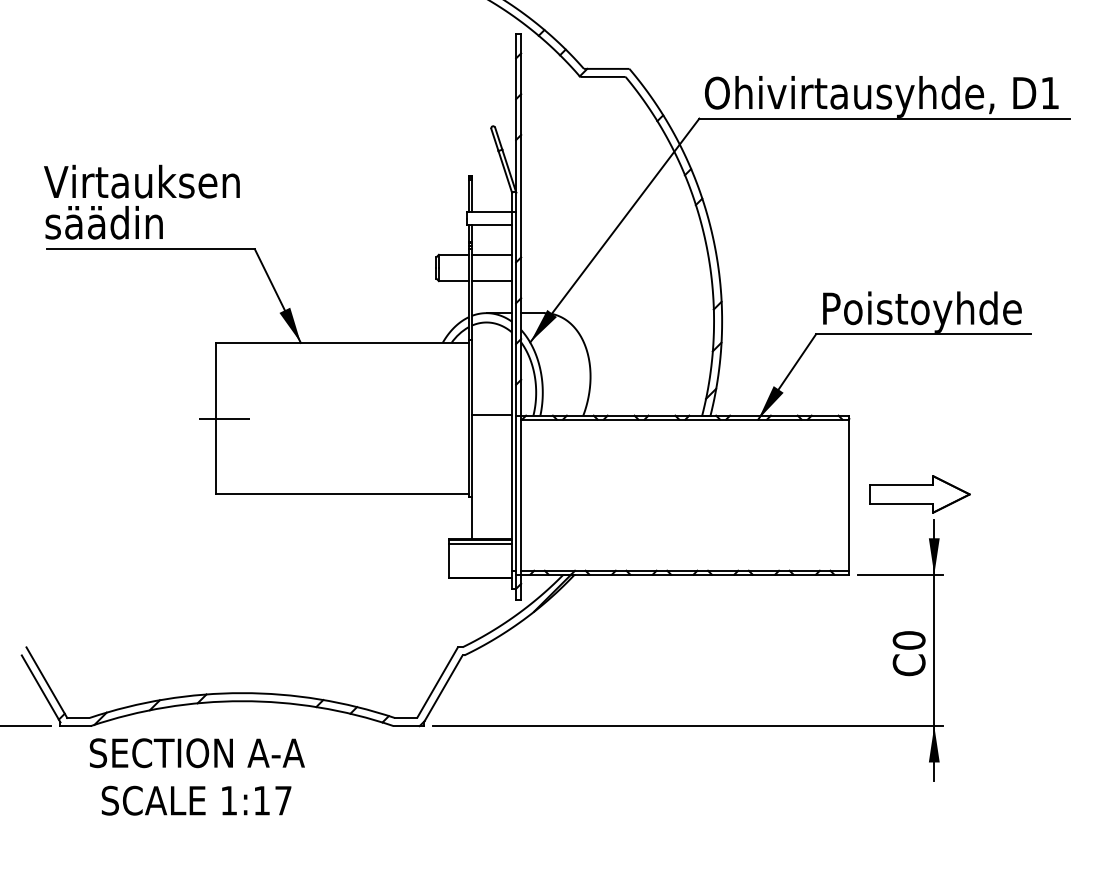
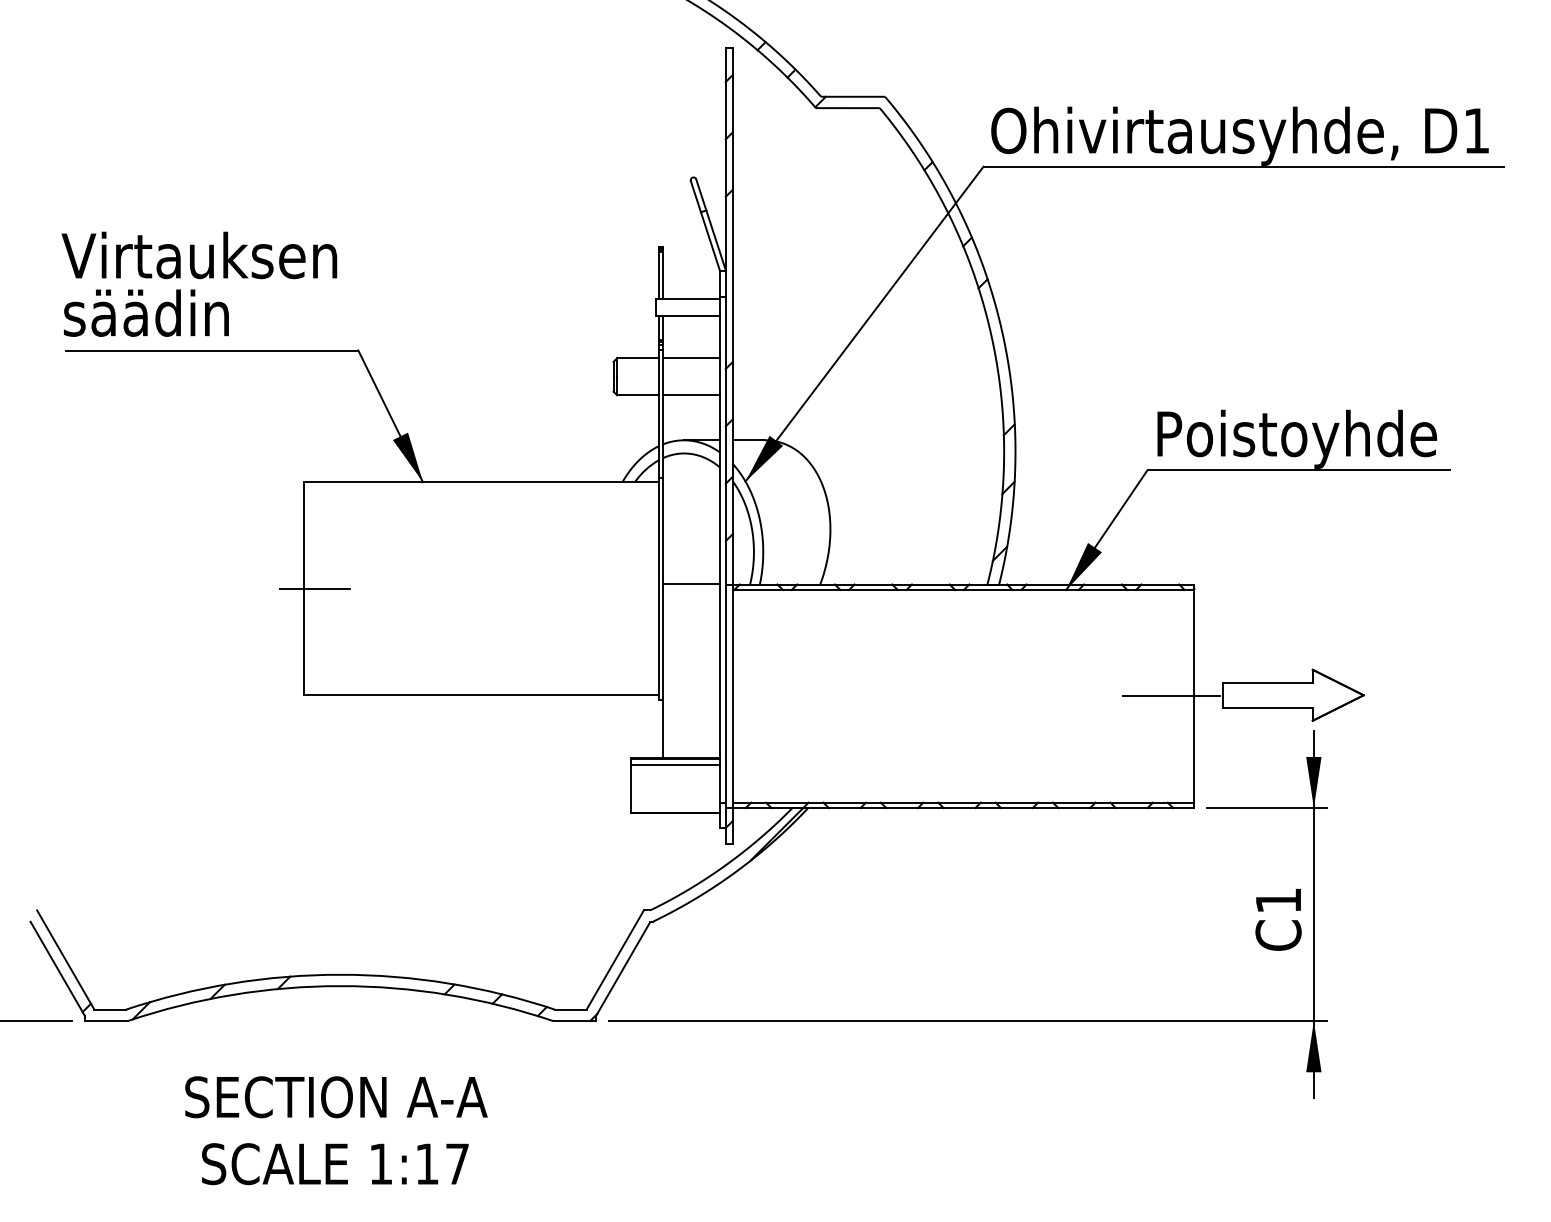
line: (833, 495) -> (1171, 696), added
text: (909, 640) -> (1278, 900), C0 -> C1
text: (197, 776) -> (336, 1130), moved

